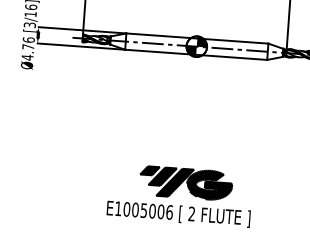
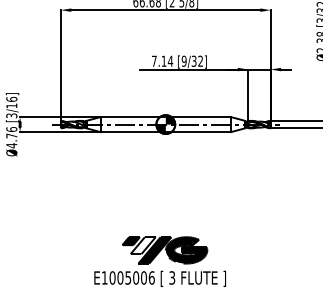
fill: (162, 176) -> (142, 245), removed
text: (192, 213) -> (172, 277), 2 -> 3

